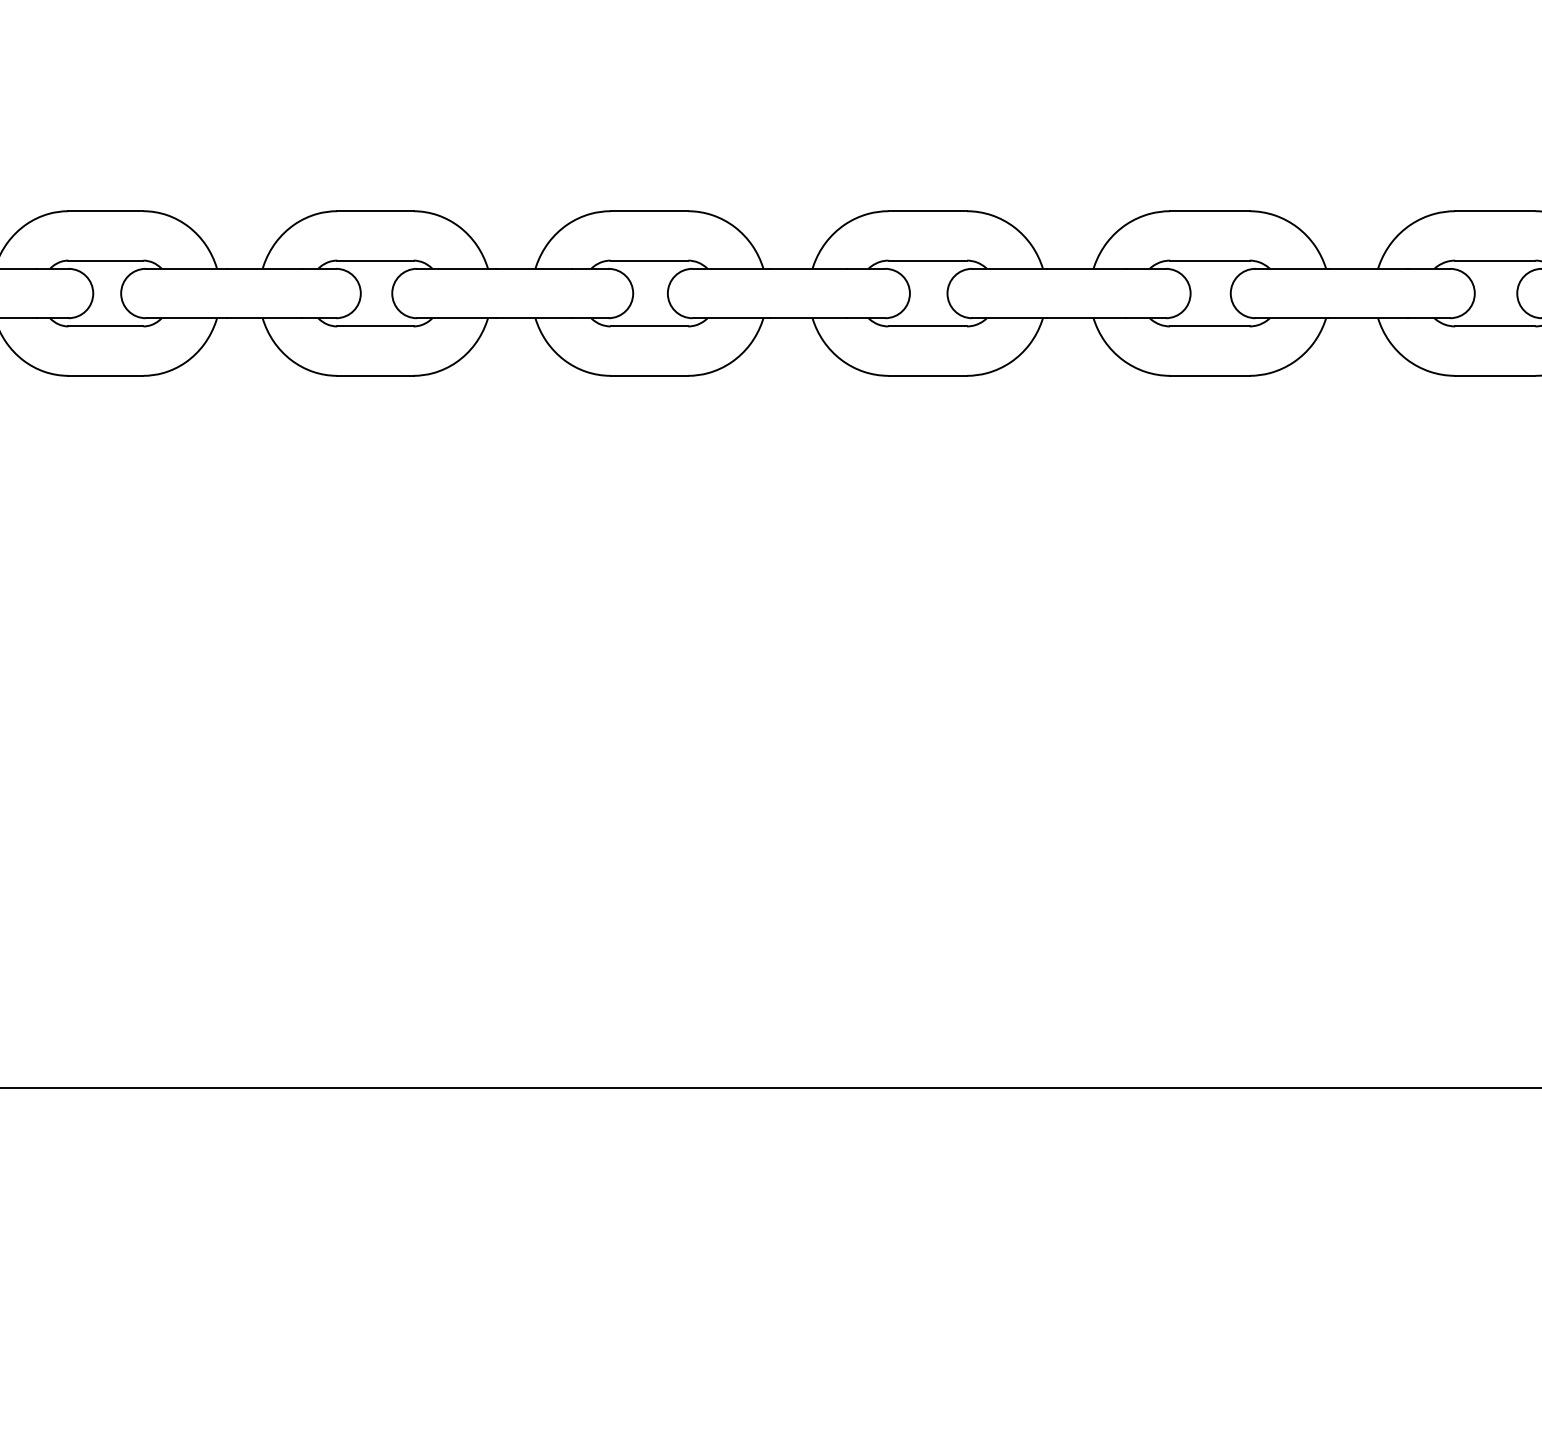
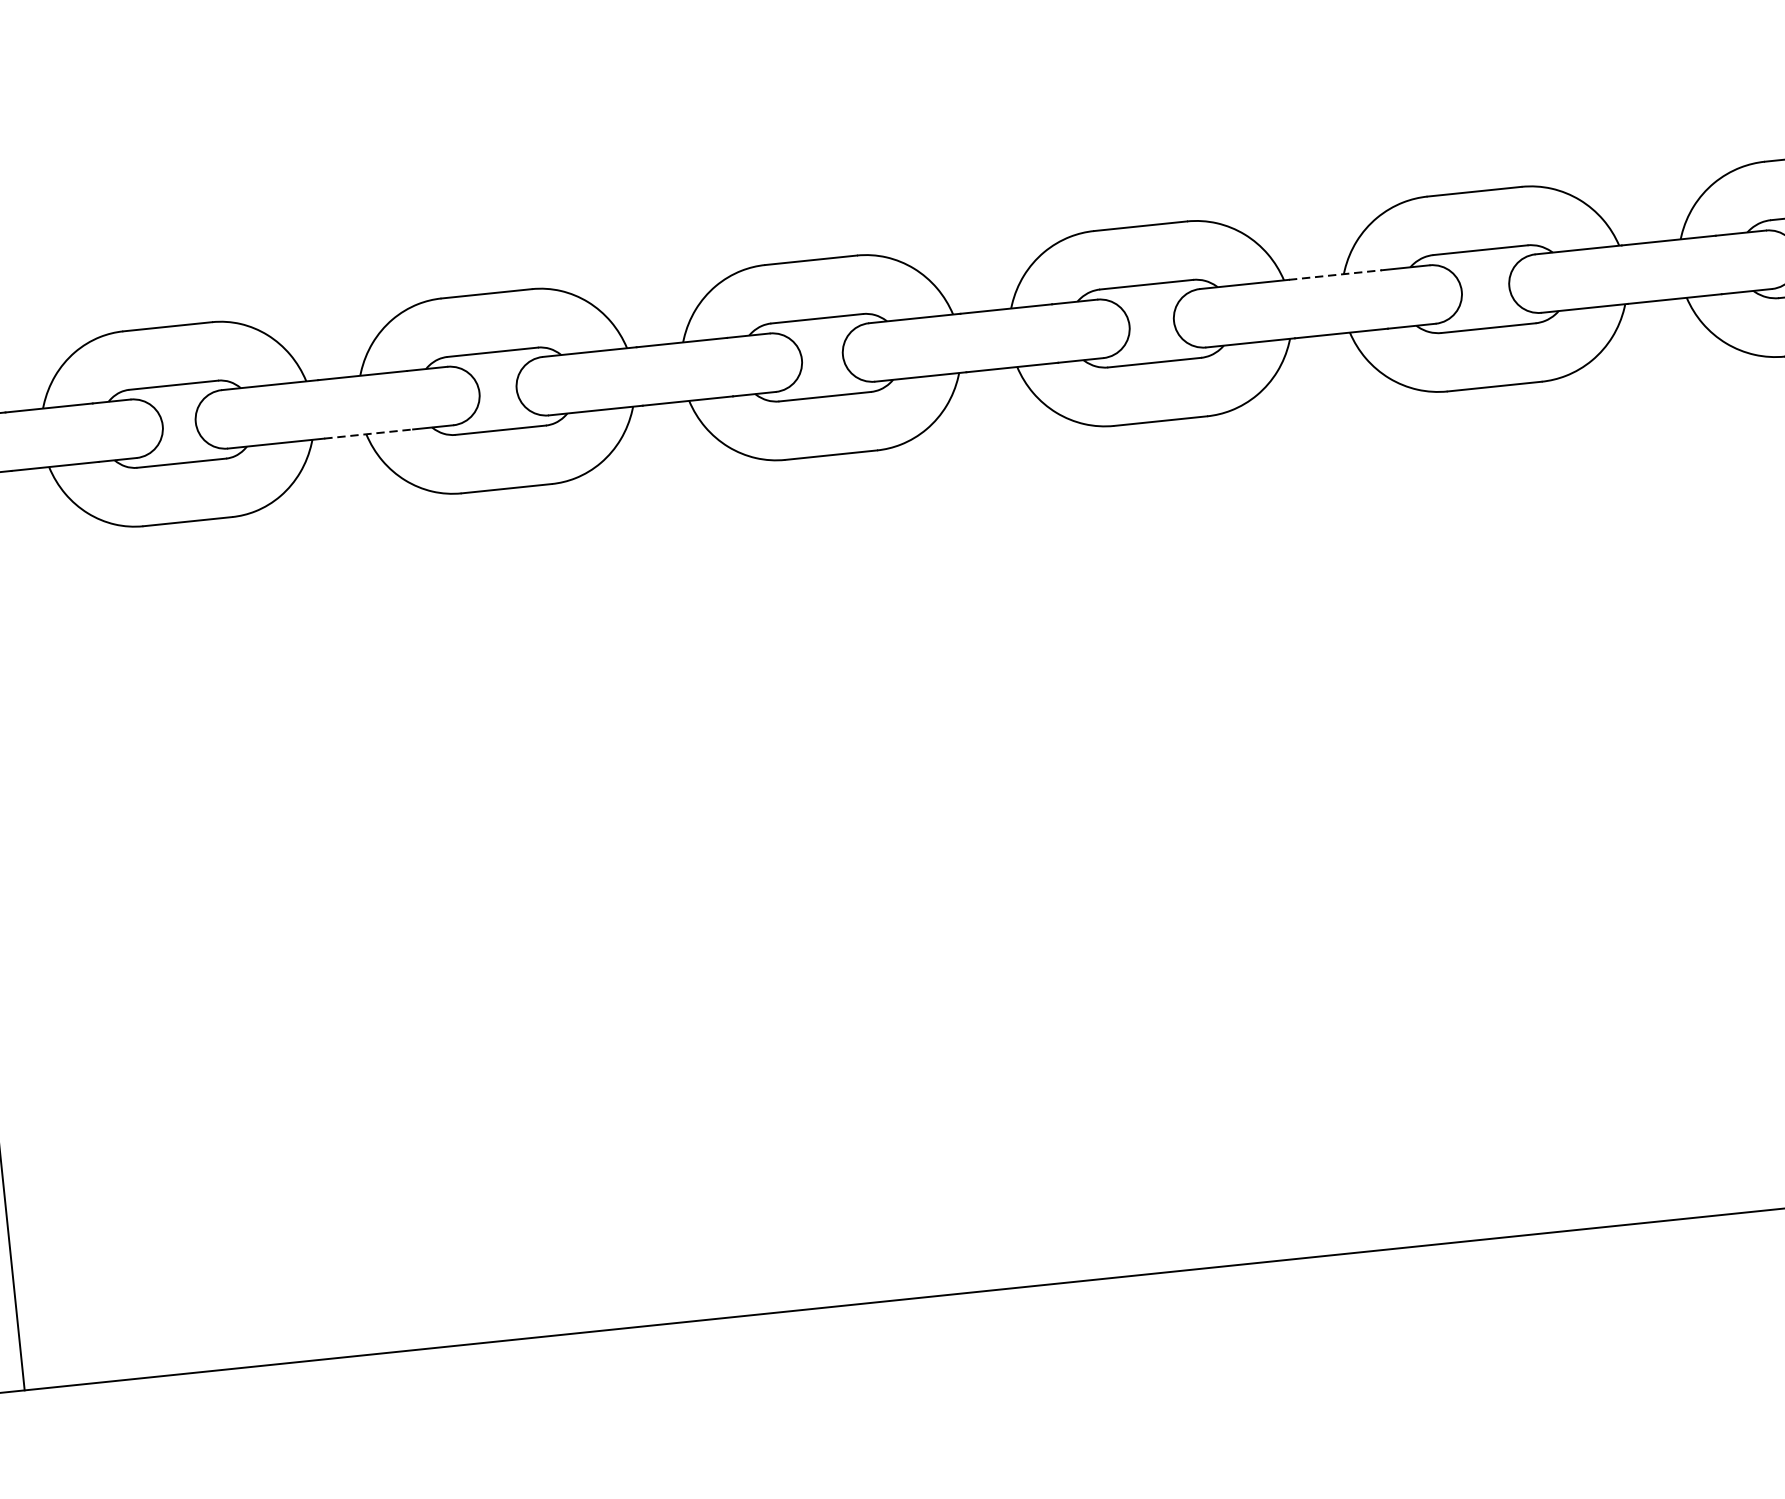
line: (1086, 268) -> (1335, 274), solid -> dashed
line: (264, 318) -> (368, 434), solid -> dashed

